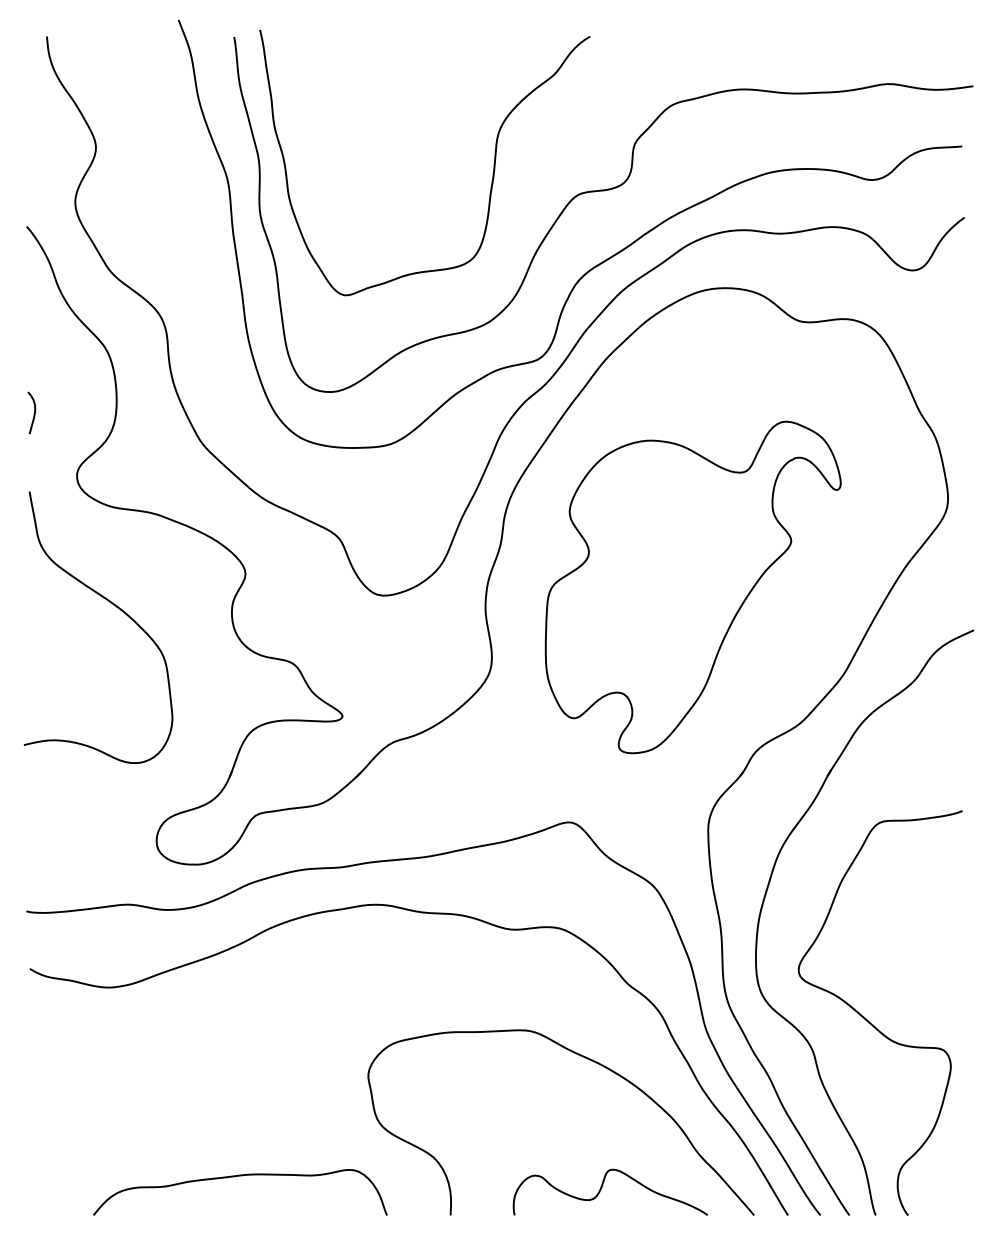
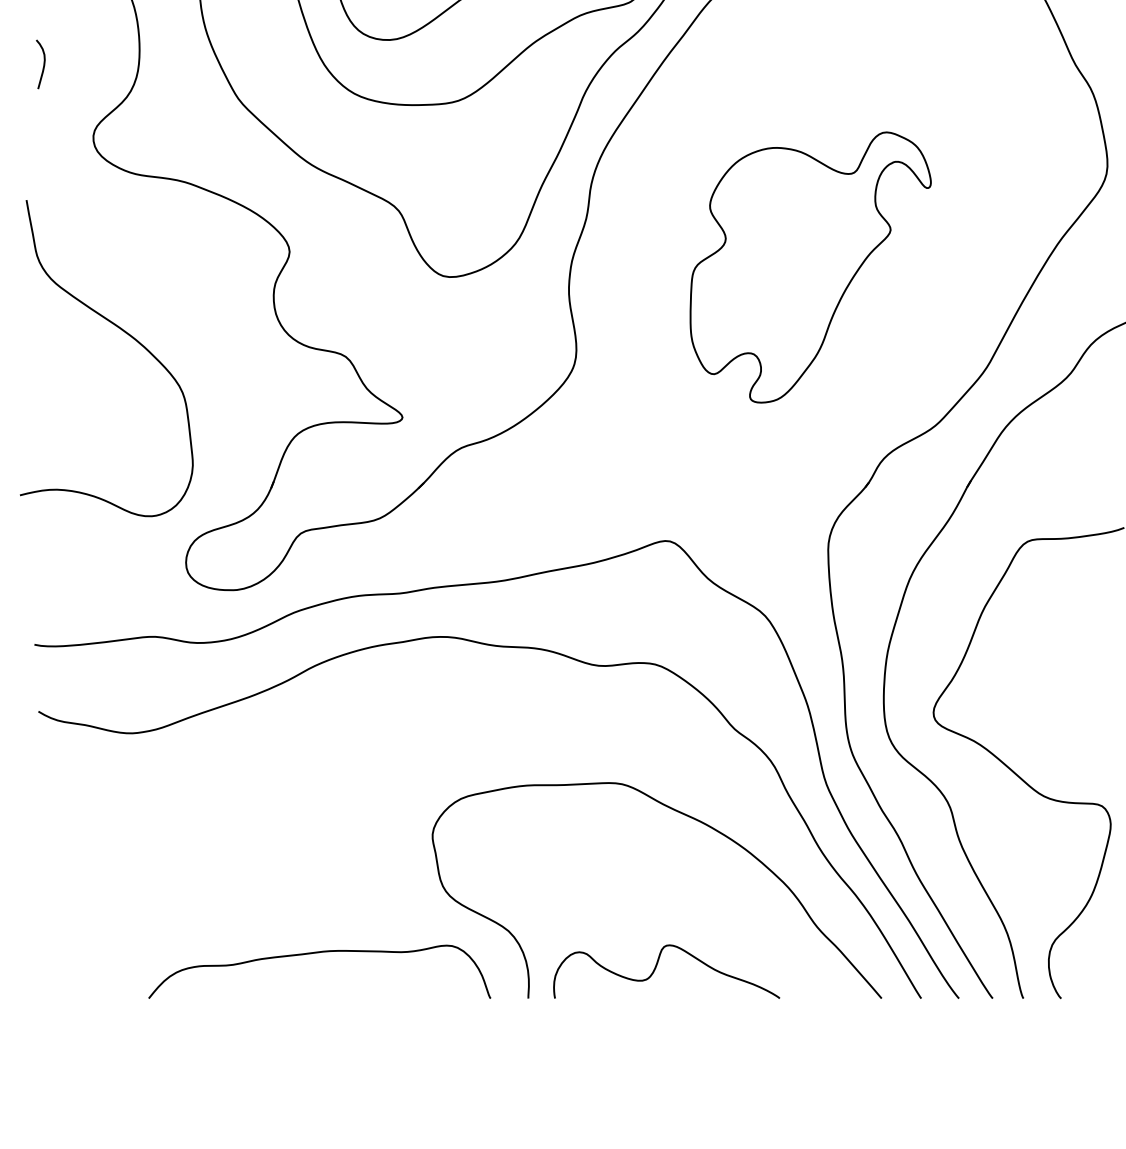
part: (692, 587) -> (809, 267), size x0.7
curve: (113, 605) -> (124, 332), moved
curve: (240, 1176) -> (319, 953), moved
curve: (602, 1187) -> (657, 966), moved

